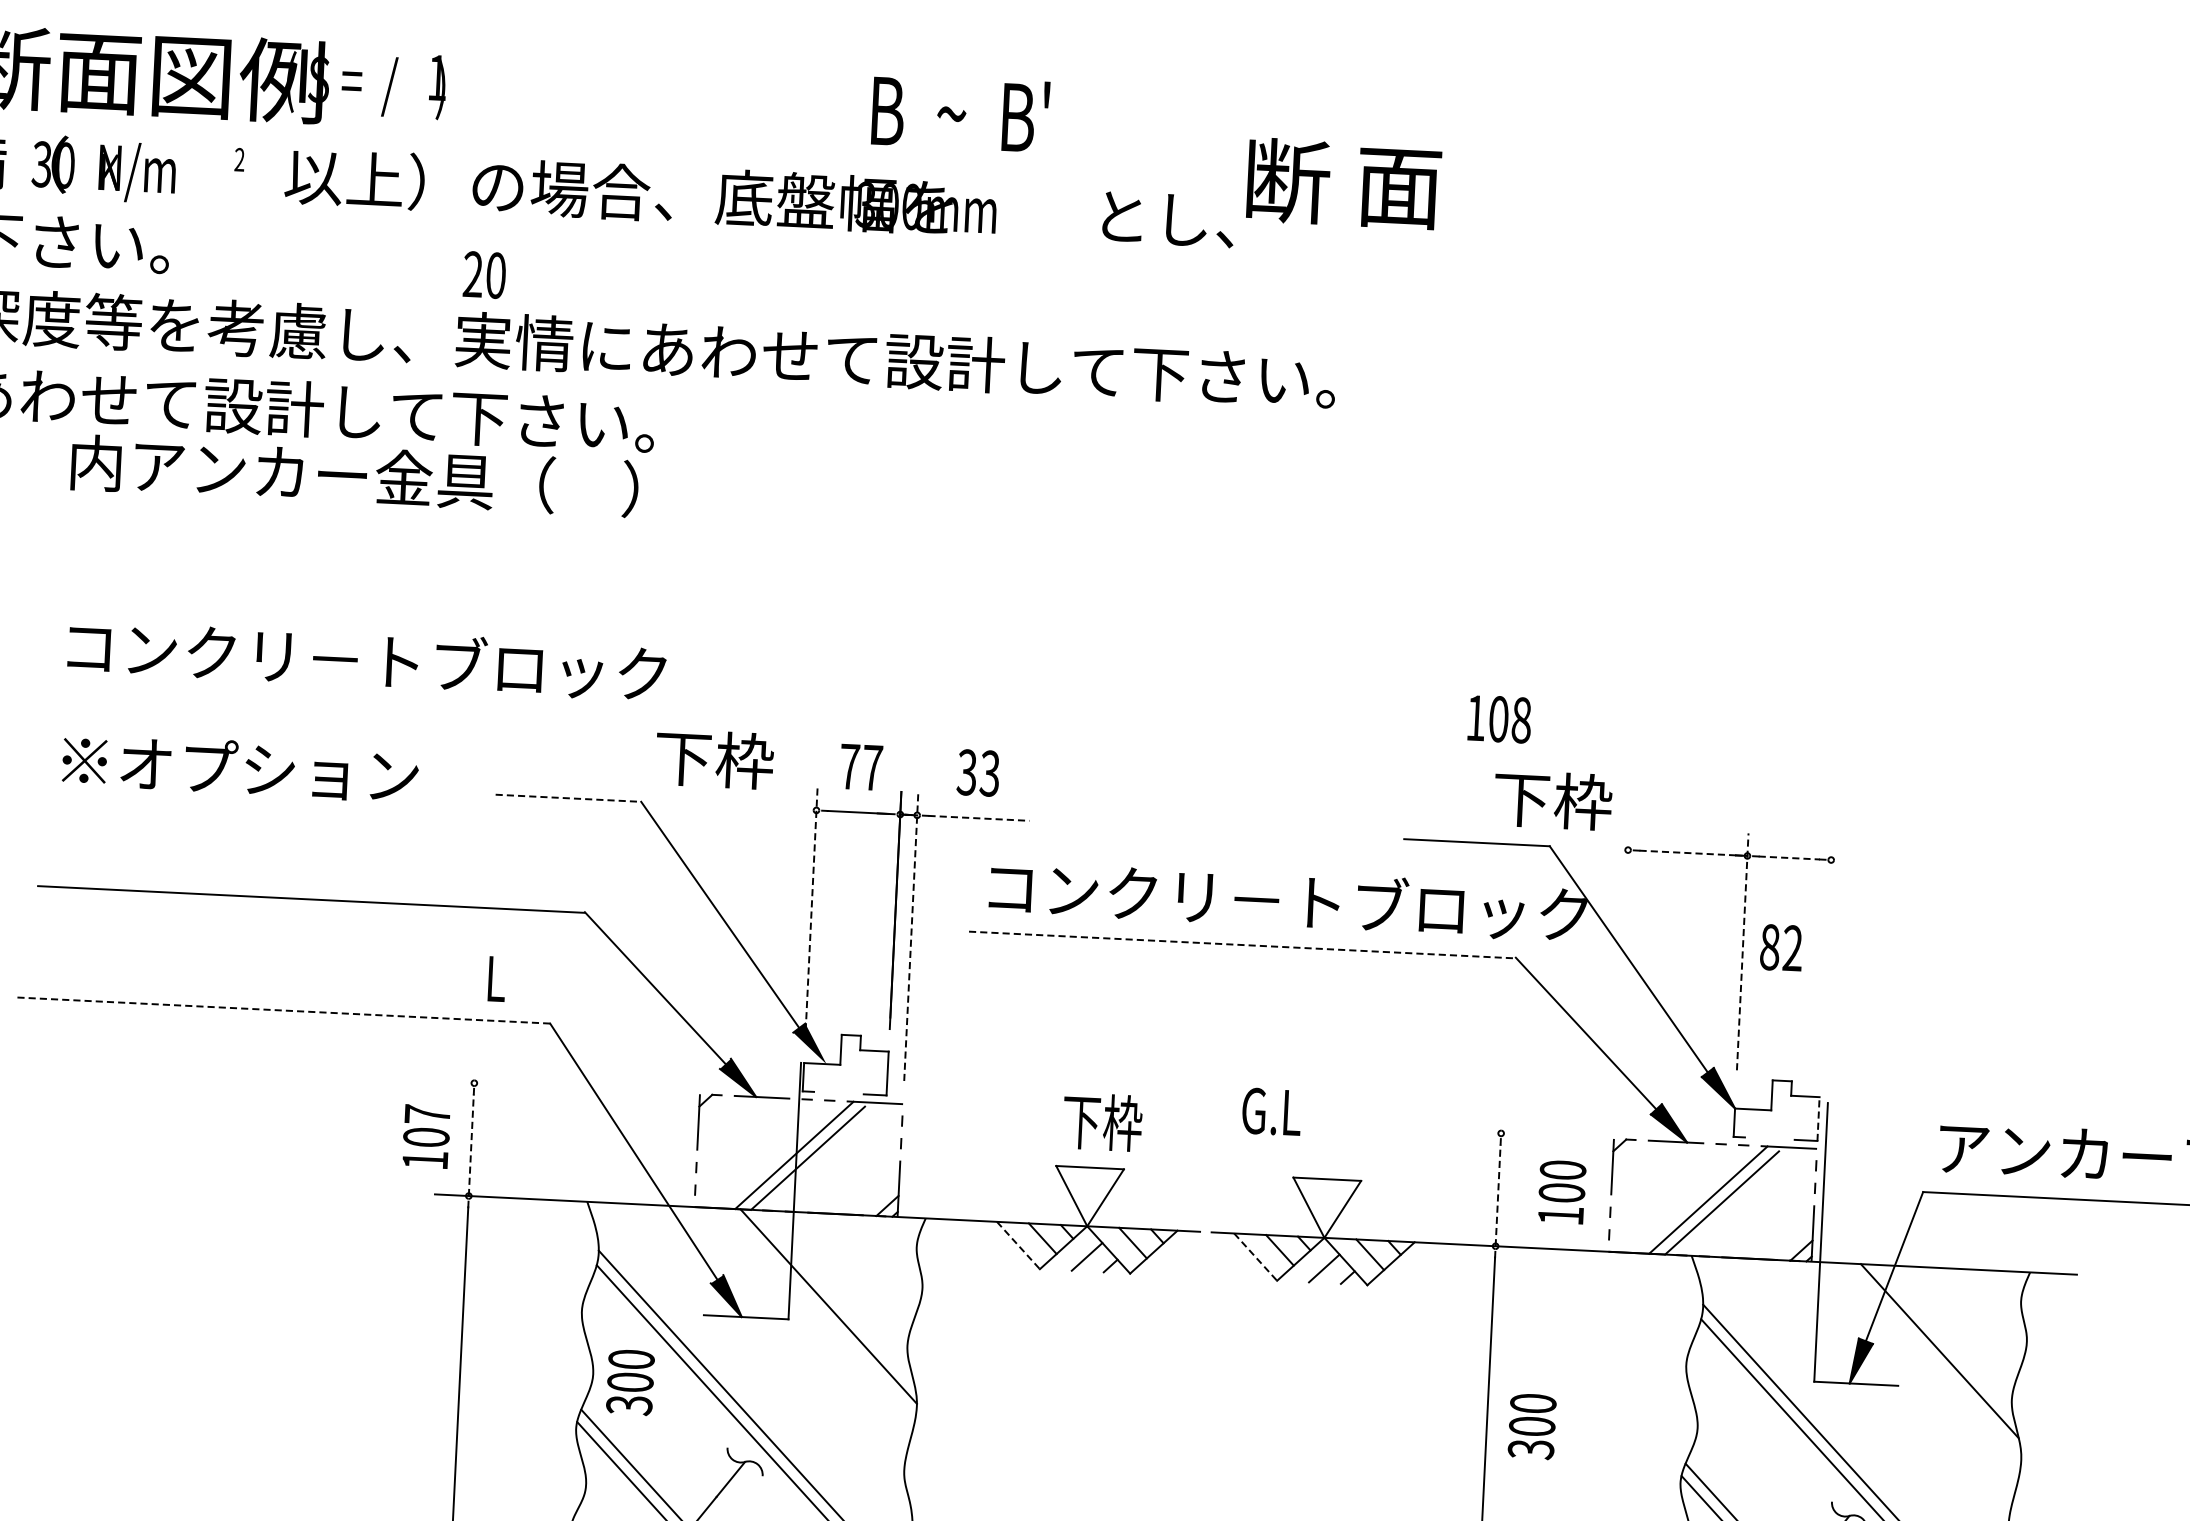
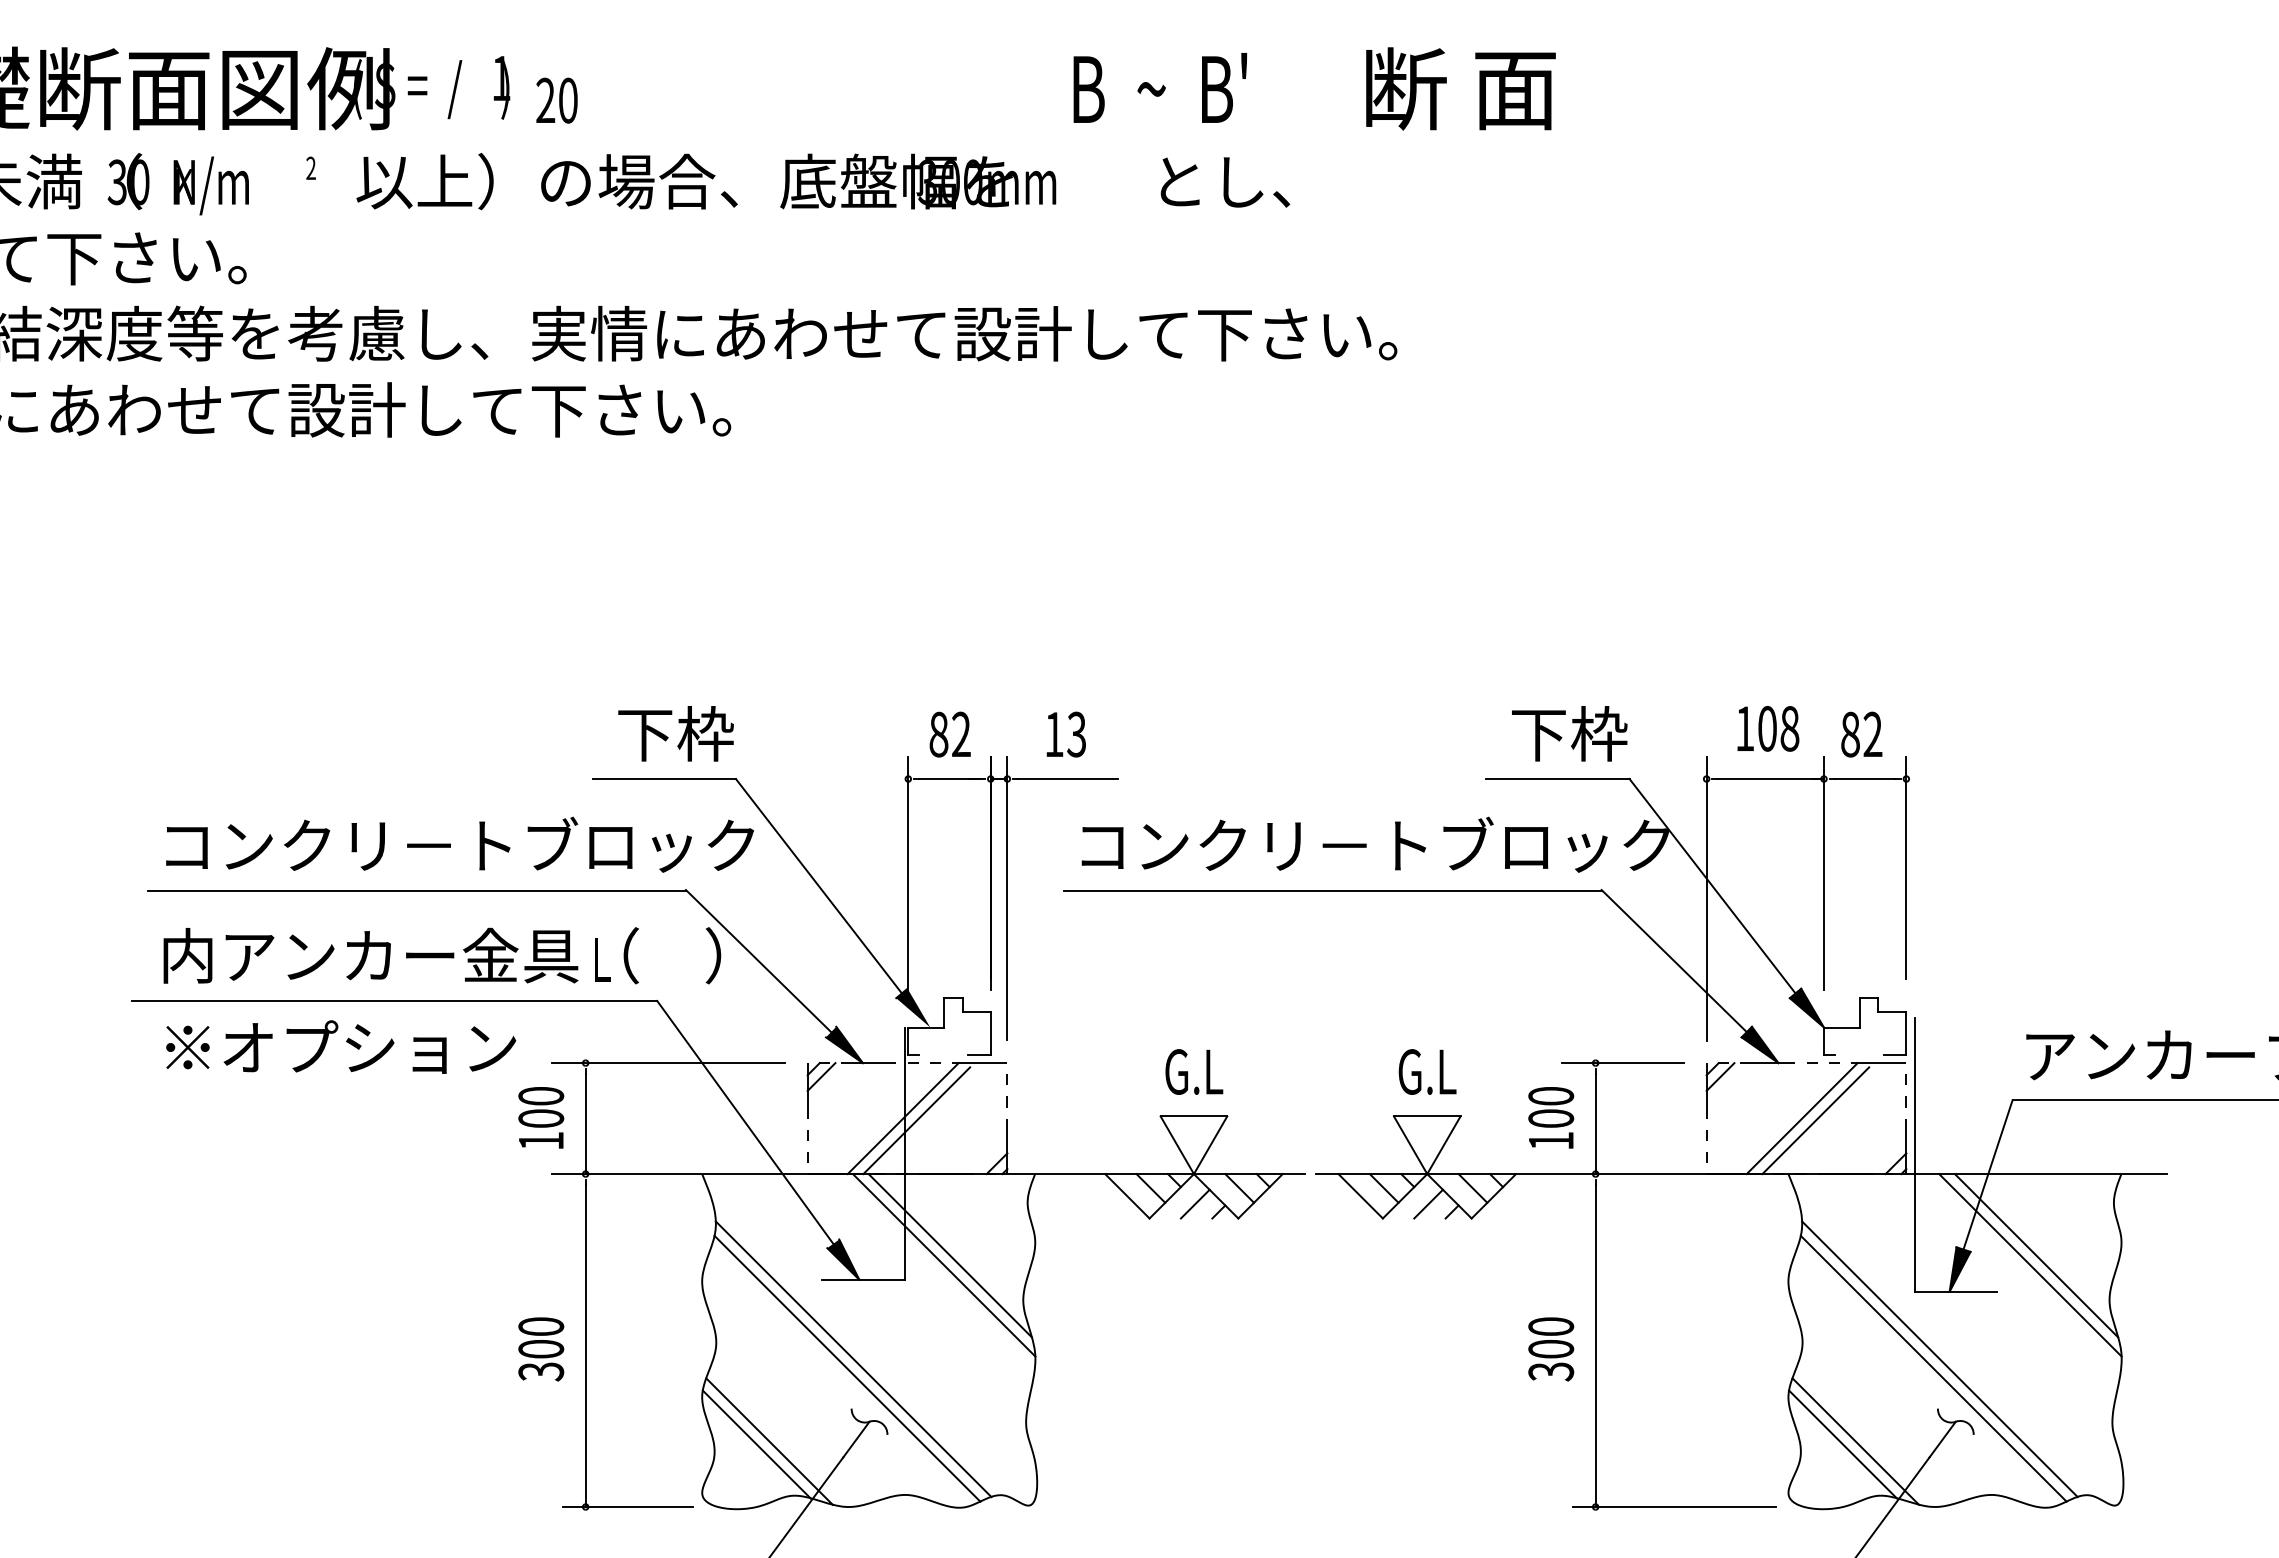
text: (960, 112) -> (1160, 87), moved
text: (1343, 183) -> (1460, 88), moved
text: (484, 274) -> (556, 100), moved
text: (355, 475) -> (442, 955), moved
text: (367, 659) -> (460, 844), moved
text: (1499, 718) -> (1768, 728), moved
text: (714, 759) -> (675, 733), moved
text: (240, 767) -> (341, 1046), moved
text: (860, 767) -> (949, 734), 77 -> 82
text: (966, 772) -> (1053, 734), 33 -> 13
line: (568, 798) -> (664, 779), dashed -> solid
text: (1552, 800) -> (1569, 733), moved
line: (979, 818) -> (1068, 779), dashed -> solid
line: (1687, 853) -> (1765, 779), dashed -> solid
line: (1789, 858) -> (1865, 779), dashed -> solid
line: (811, 908) -> (908, 875), dashed -> solid
line: (911, 936) -> (1007, 898), dashed -> solid
line: (1242, 944) -> (1332, 890), dashed -> solid
text: (1781, 947) -> (1861, 734), moved
line: (1826, 950) -> (1906, 867), added
line: (1742, 951) -> (1823, 873), dashed -> solid
line: (1622, 971) -> (1706, 898), added
line: (283, 1010) -> (394, 1000), dashed -> solid
line: (558, 1087) -> (668, 1063), added
line: (713, 1108) -> (821, 1076), added
text: (1271, 1111) -> (1427, 1071), moved
text: (427, 1113) -> (541, 1095), 107 -> 100
line: (1818, 1118) -> (1906, 1033), dashed -> solid
text: (1102, 1121) -> (1203, 1070), 下枠 -> G.L
line: (1529, 1135) -> (1623, 1063), added
line: (471, 1145) -> (585, 1124), dashed -> solid
line: (1627, 1153) -> (1720, 1076), added
text: (1562, 1191) -> (1551, 1117), moved
line: (1497, 1195) -> (1595, 1124), dashed -> solid
line: (1018, 1245) -> (1127, 1196), dashed -> solid
line: (1256, 1257) -> (1361, 1196), dashed -> solid
line: (834, 1296) -> (949, 1255), added
line: (1933, 1360) -> (2030, 1265), added
text: (630, 1382) -> (541, 1349), moved
text: (1532, 1426) -> (1551, 1349), moved

